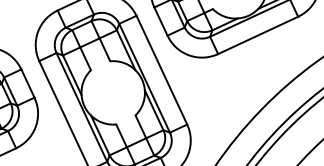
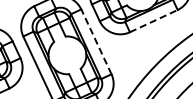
line: (259, 34) -> (154, 20), solid -> dashed
line: (162, 69) -> (96, 41), solid -> dashed

